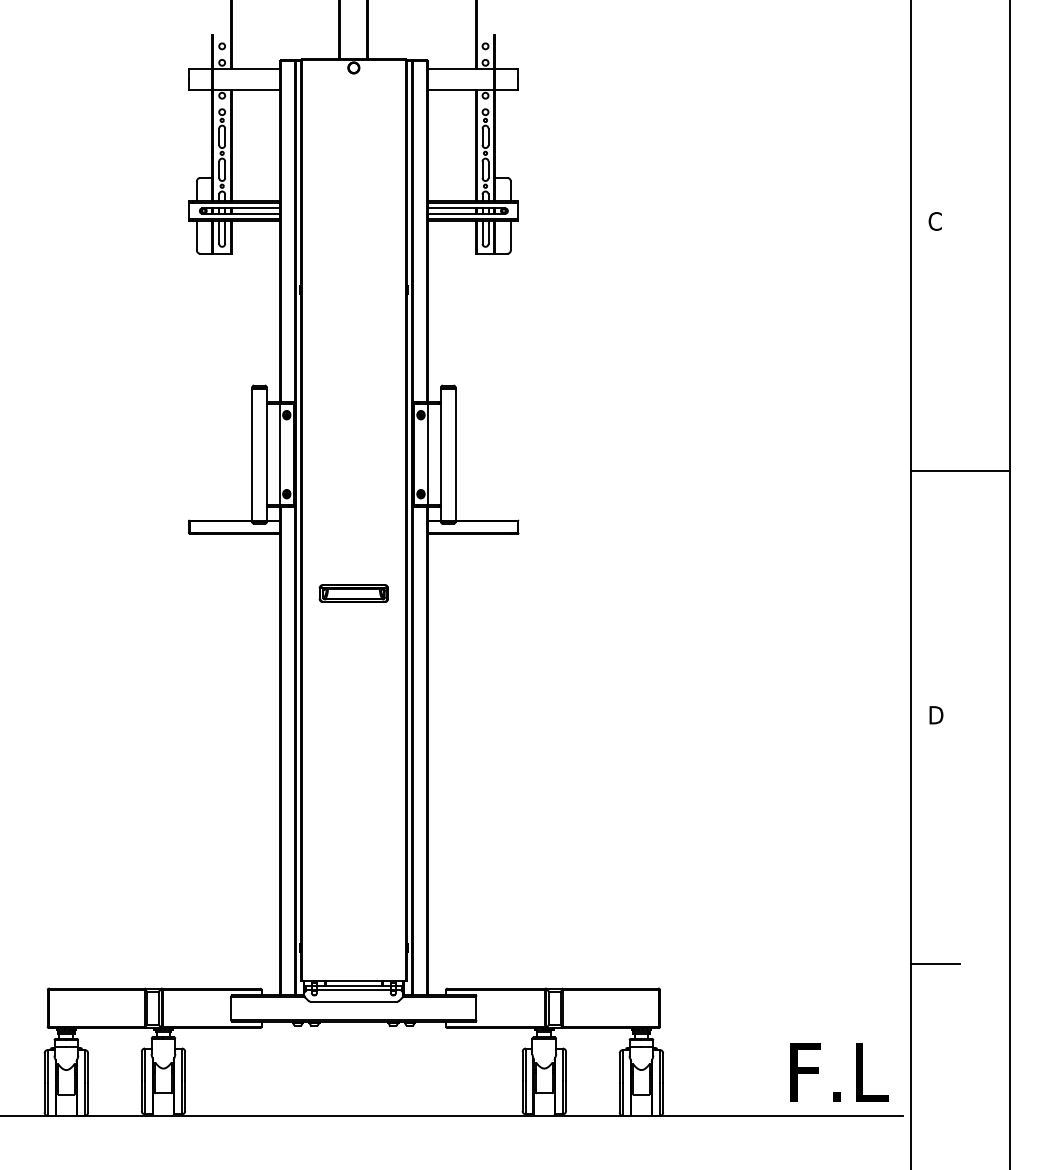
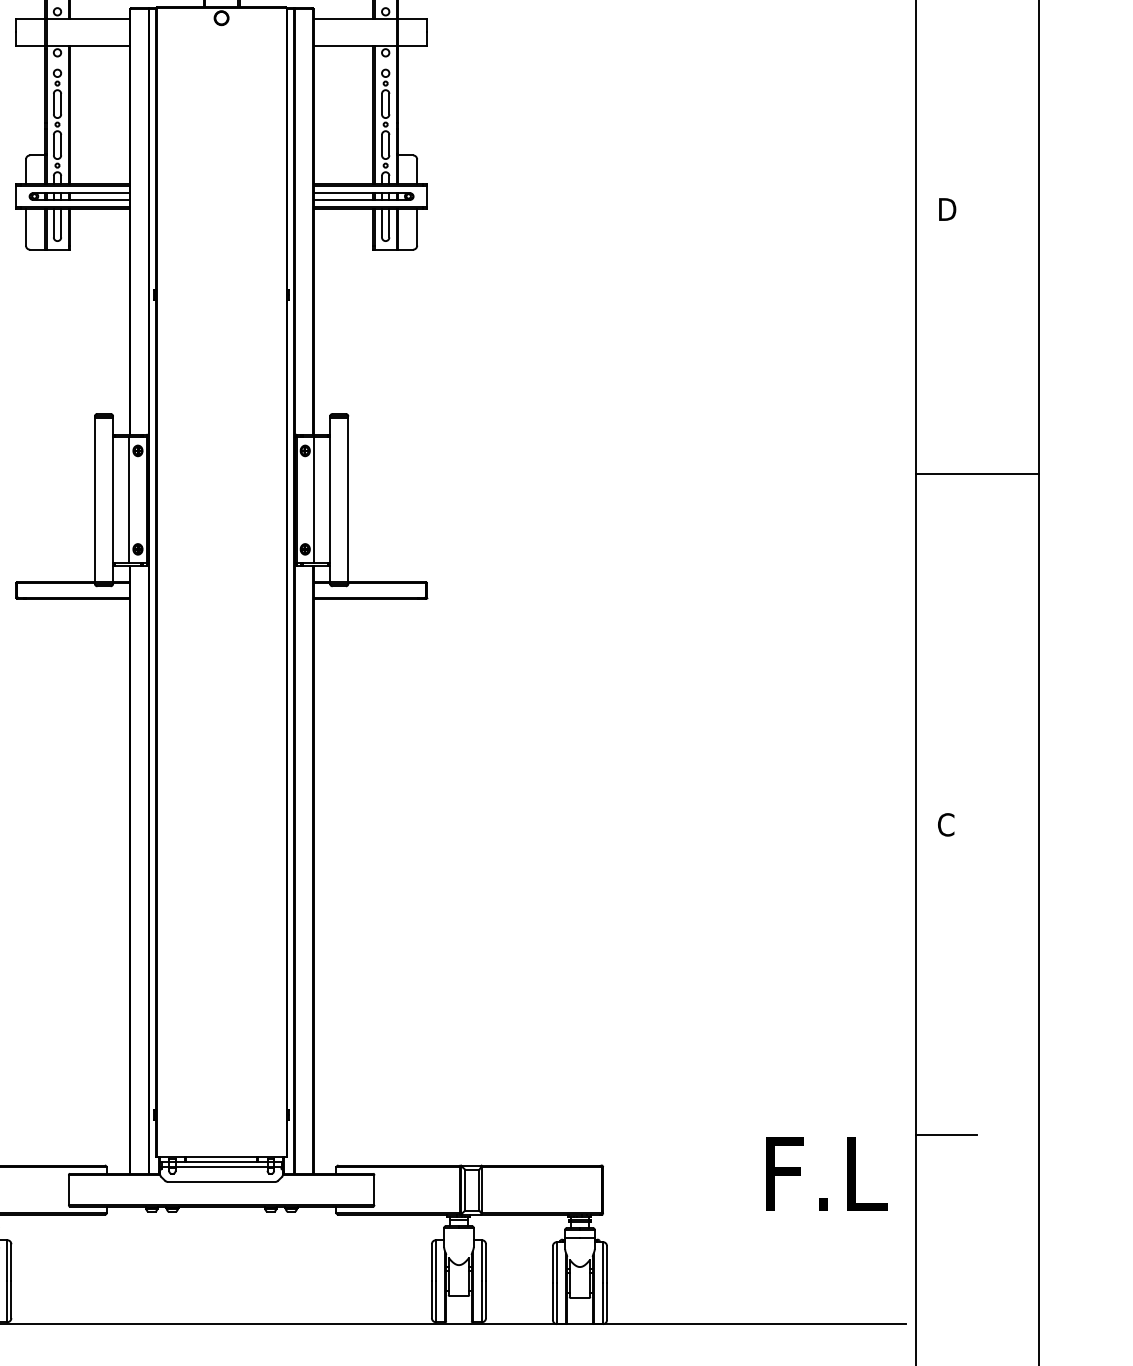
text: (935, 221) -> (946, 209), C -> D
line: (959, 470) -> (976, 473), moved
part: (353, 593) -> (221, 673), removed
text: (935, 714) -> (946, 823), D -> C
text: (839, 1072) -> (826, 1174), moved

